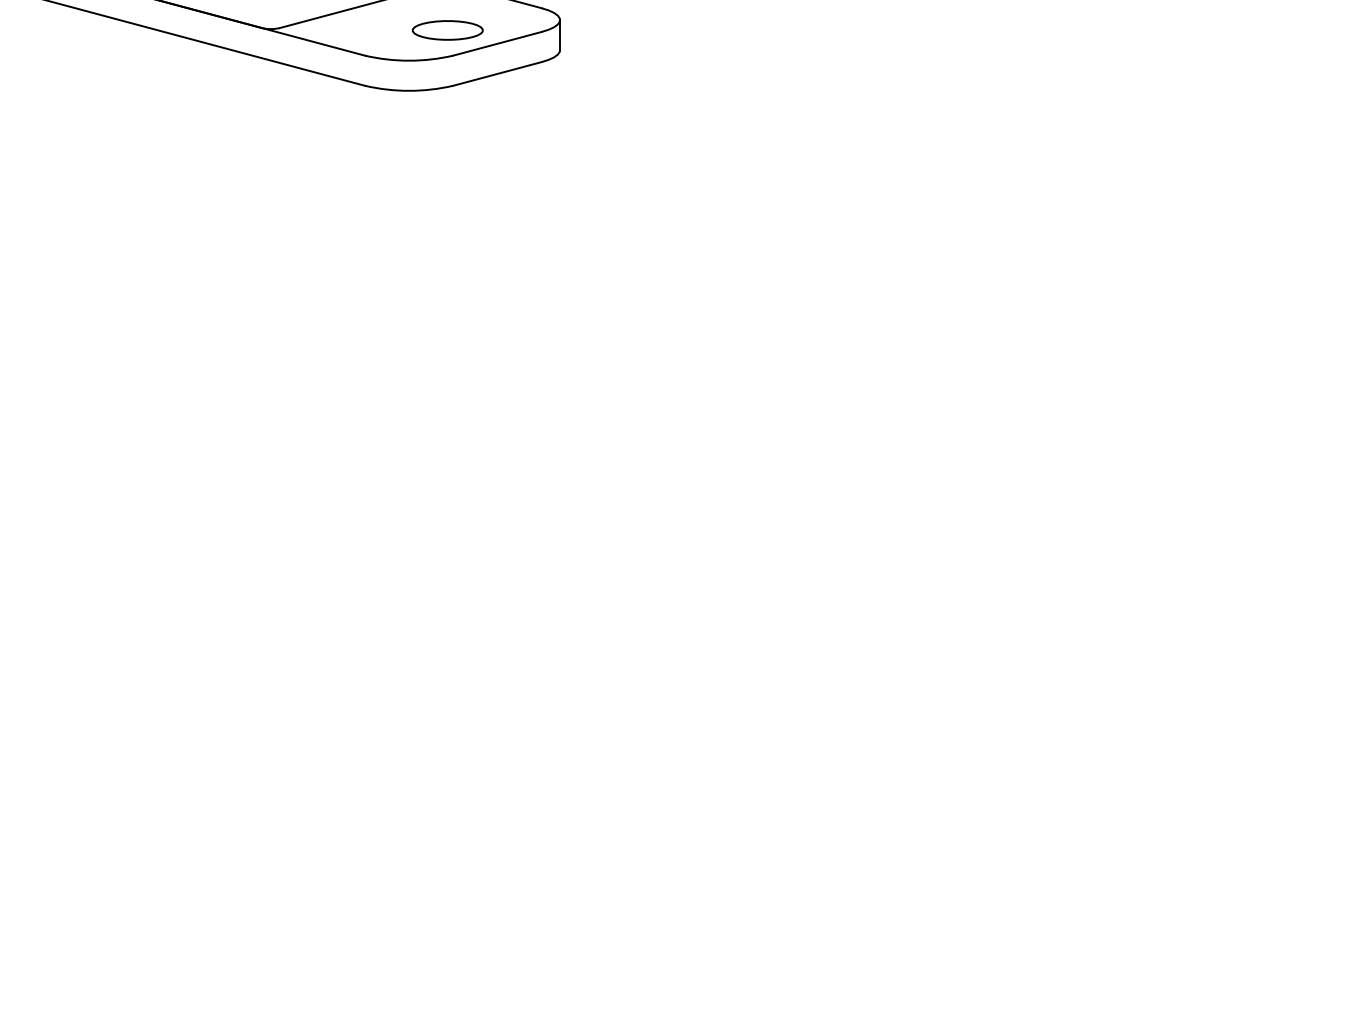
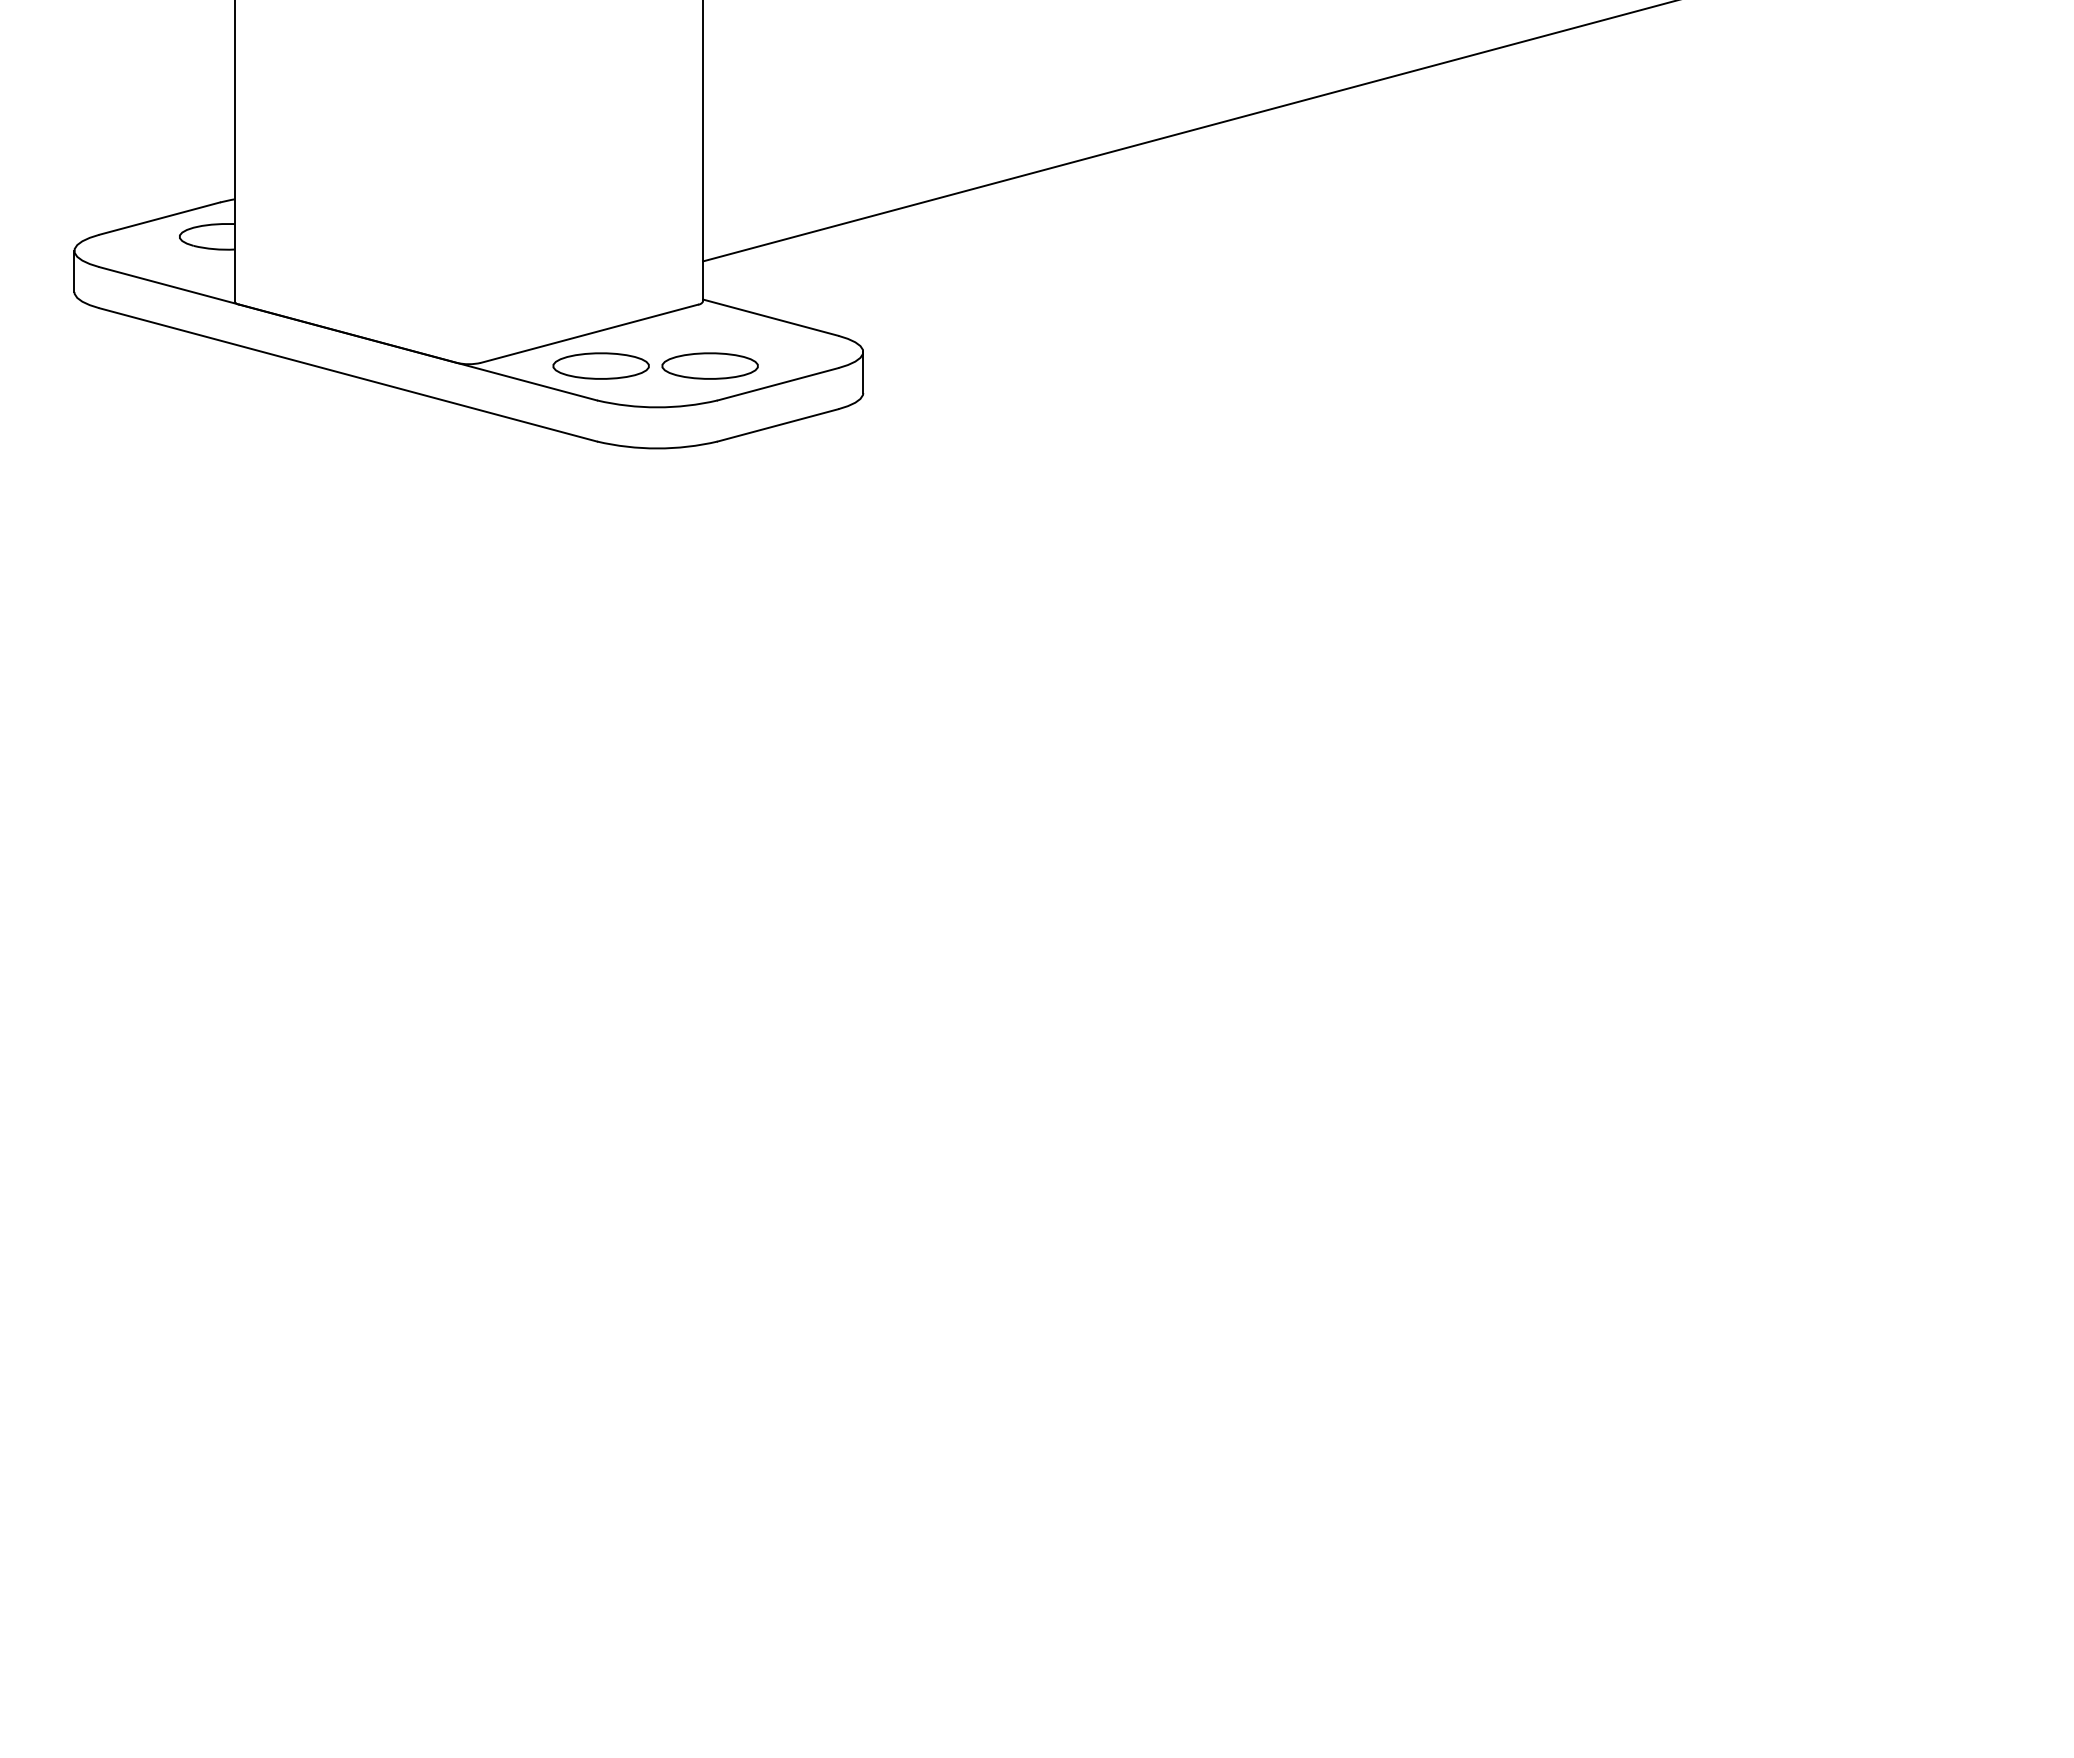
part: (367, 30) -> (600, 365), added

